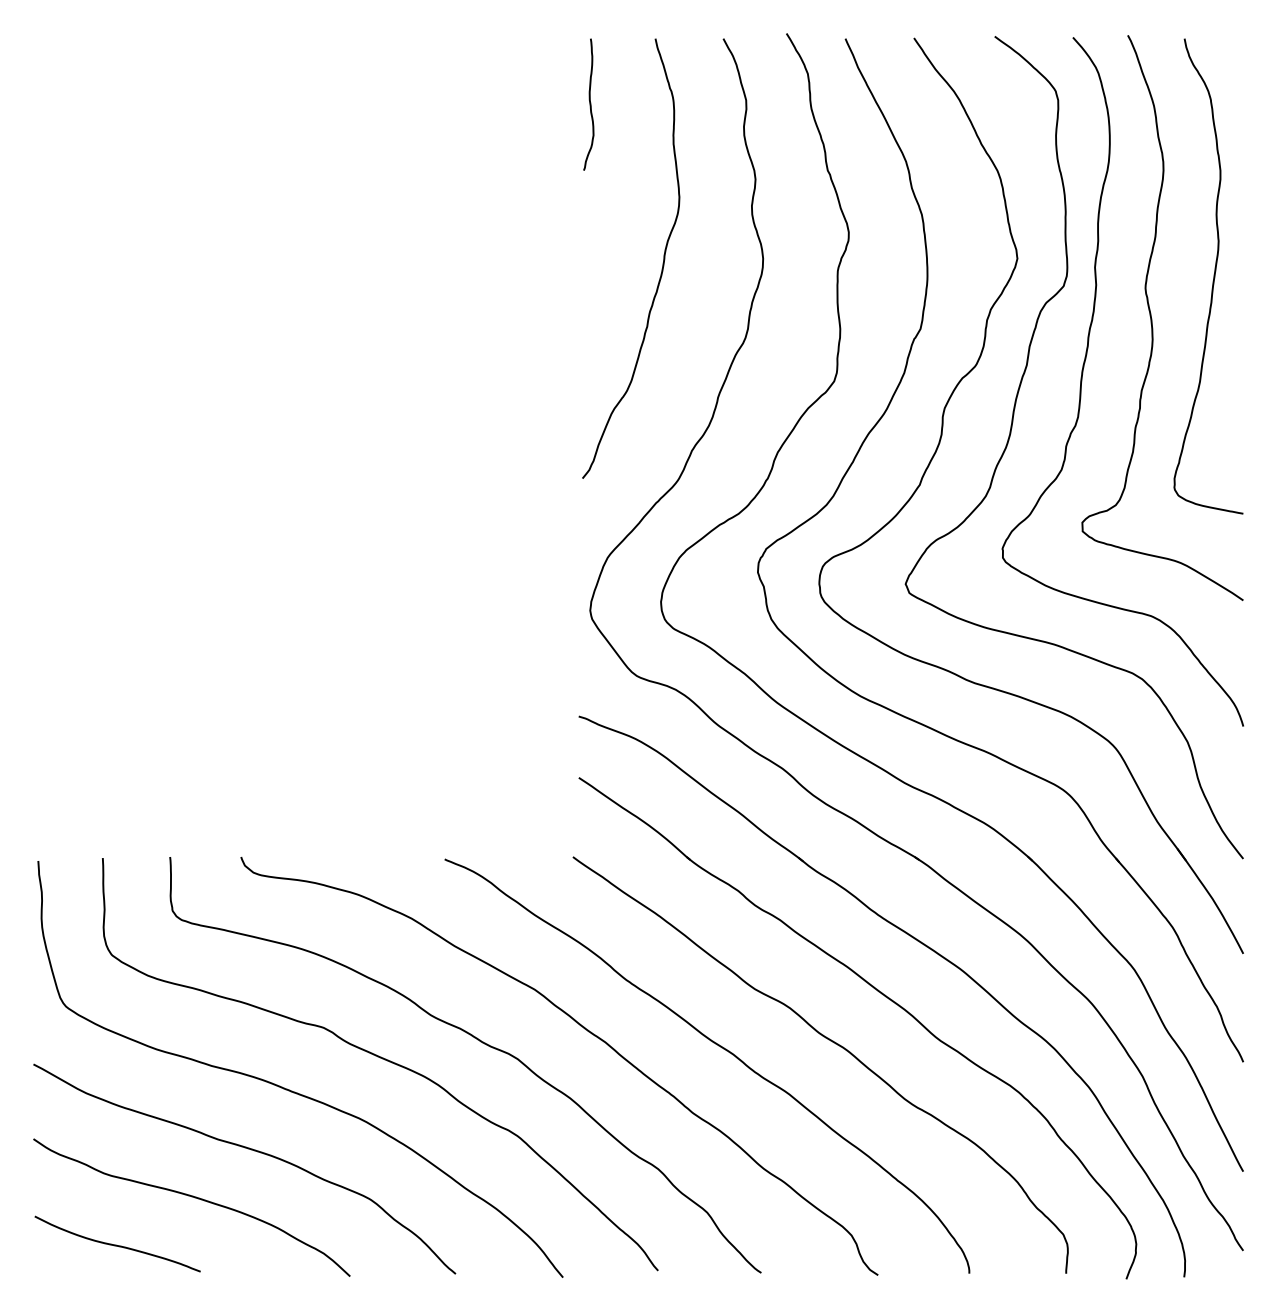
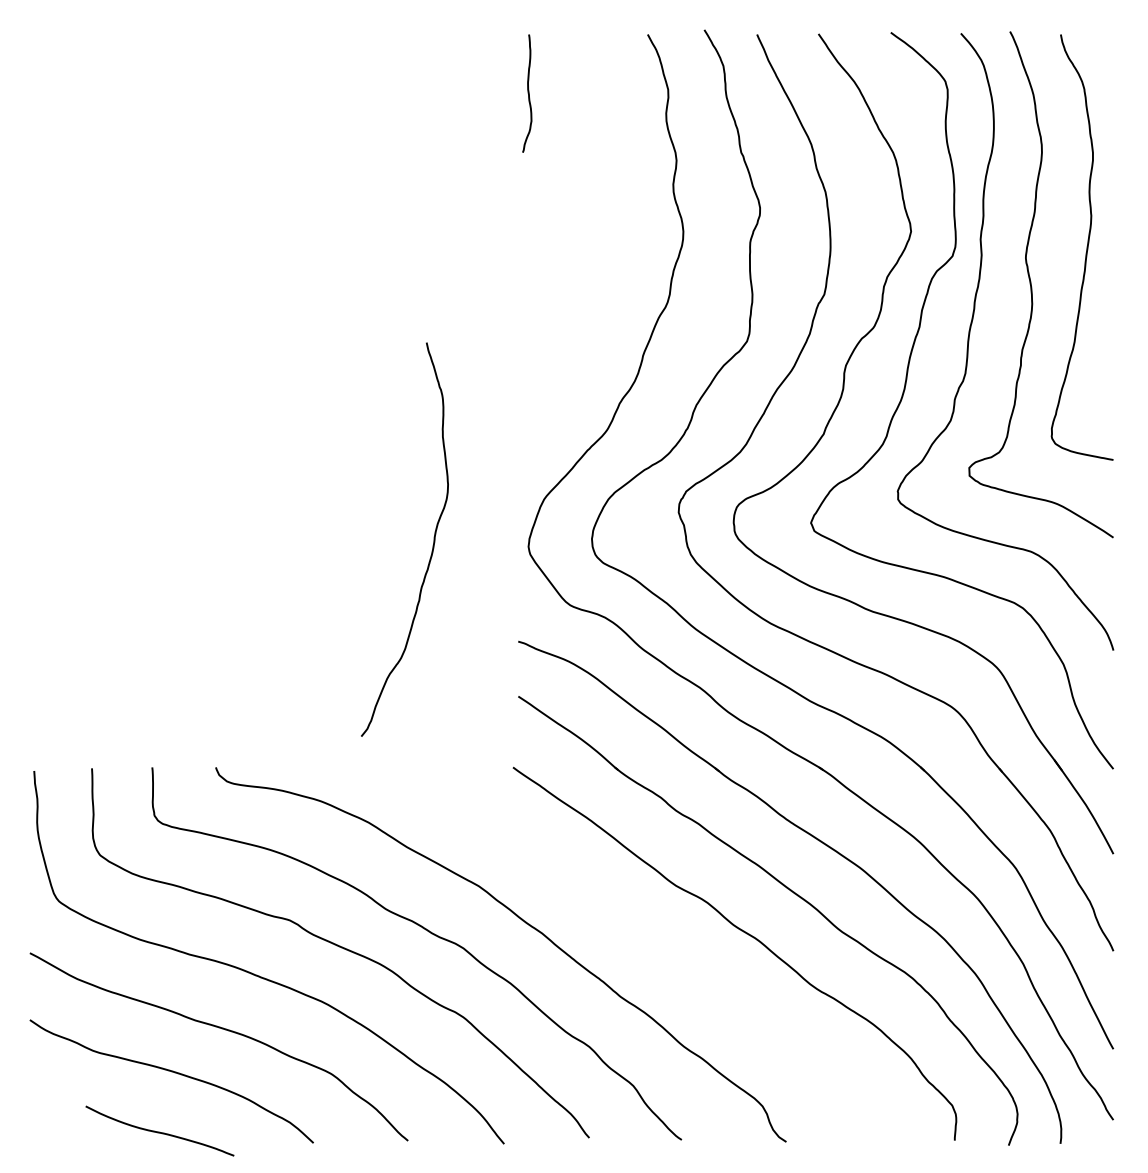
curve: (662, 263) -> (432, 543), moved
curve: (718, 1046) -> (643, 937), removed
curve: (116, 1244) -> (158, 1131), moved

